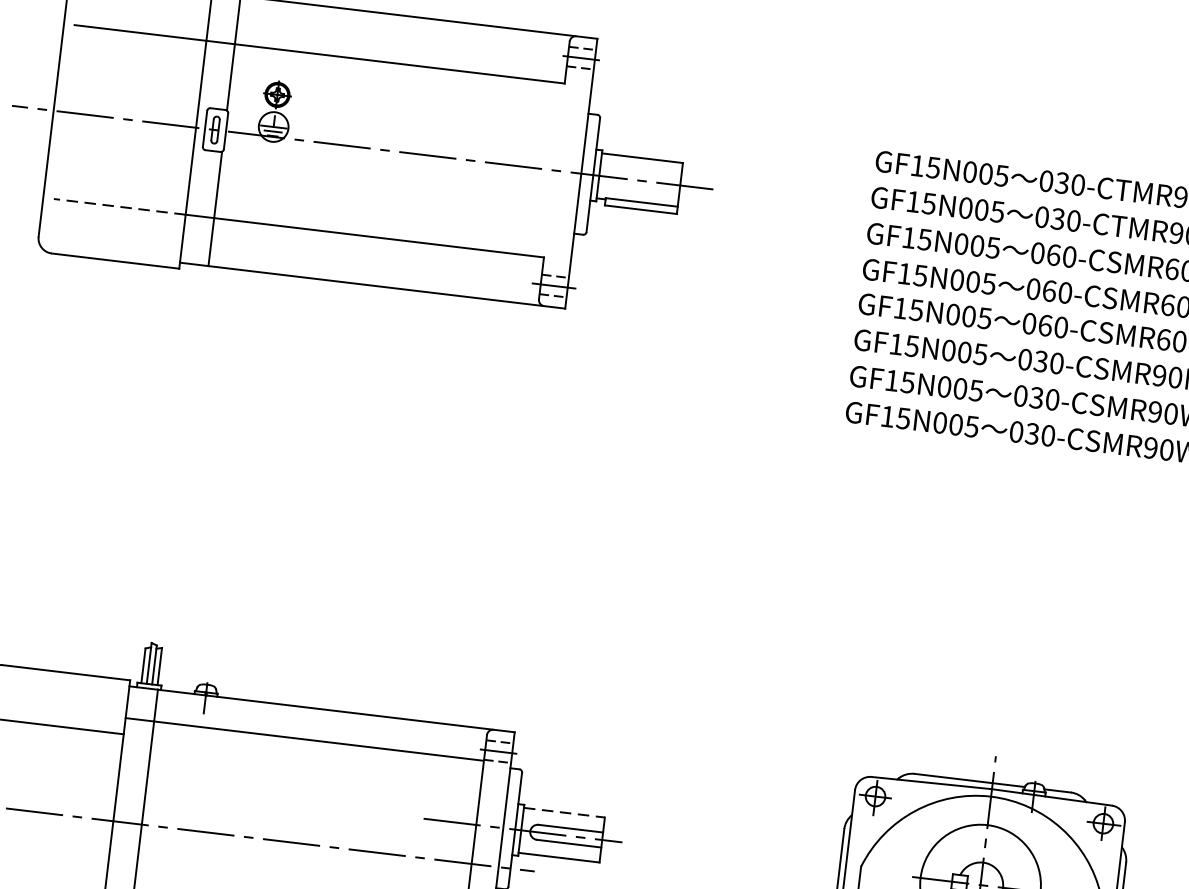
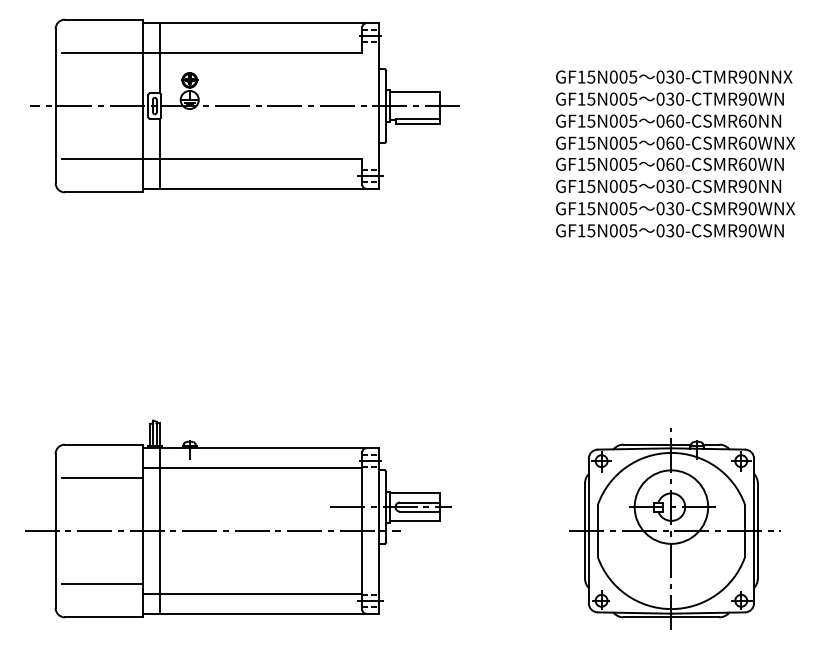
line: (119, 207) -> (102, 159), dashed -> solid
line: (563, 812) -> (414, 493), dashed -> solid

